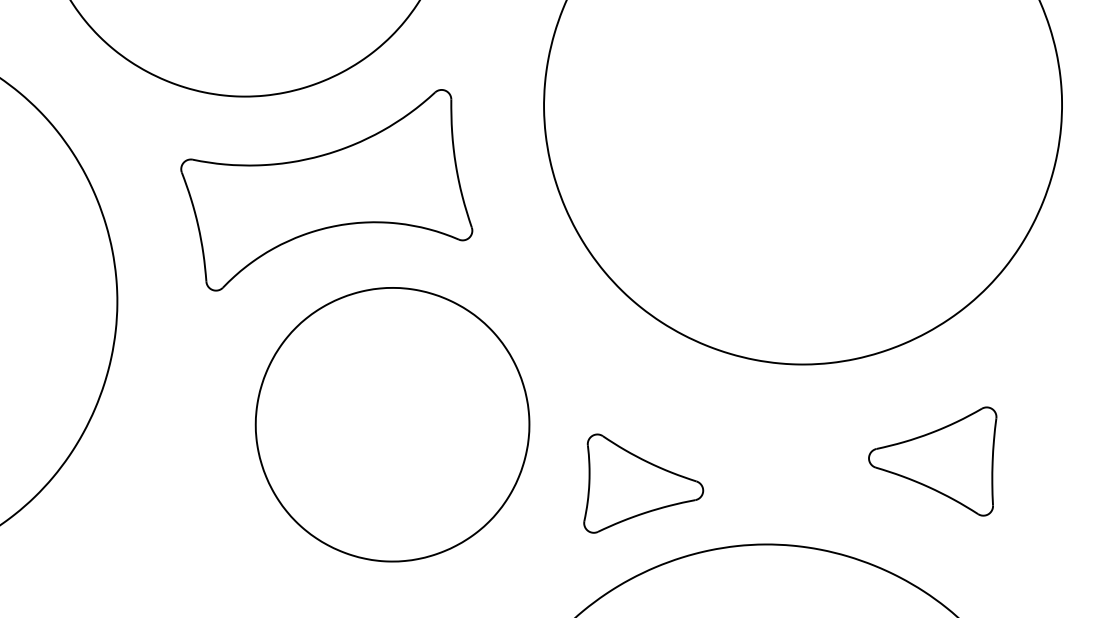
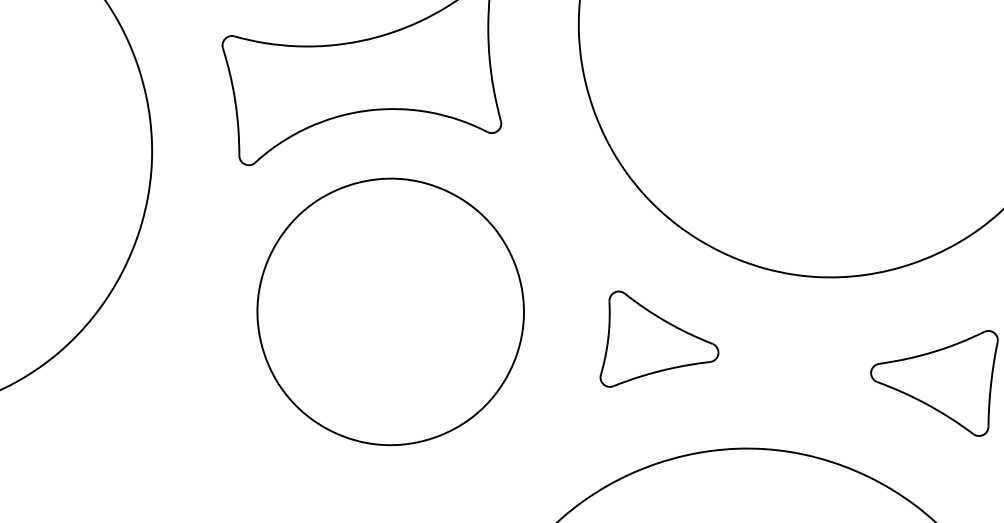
part: (392, 424) -> (390, 311), moved
part: (643, 483) -> (660, 342), moved

